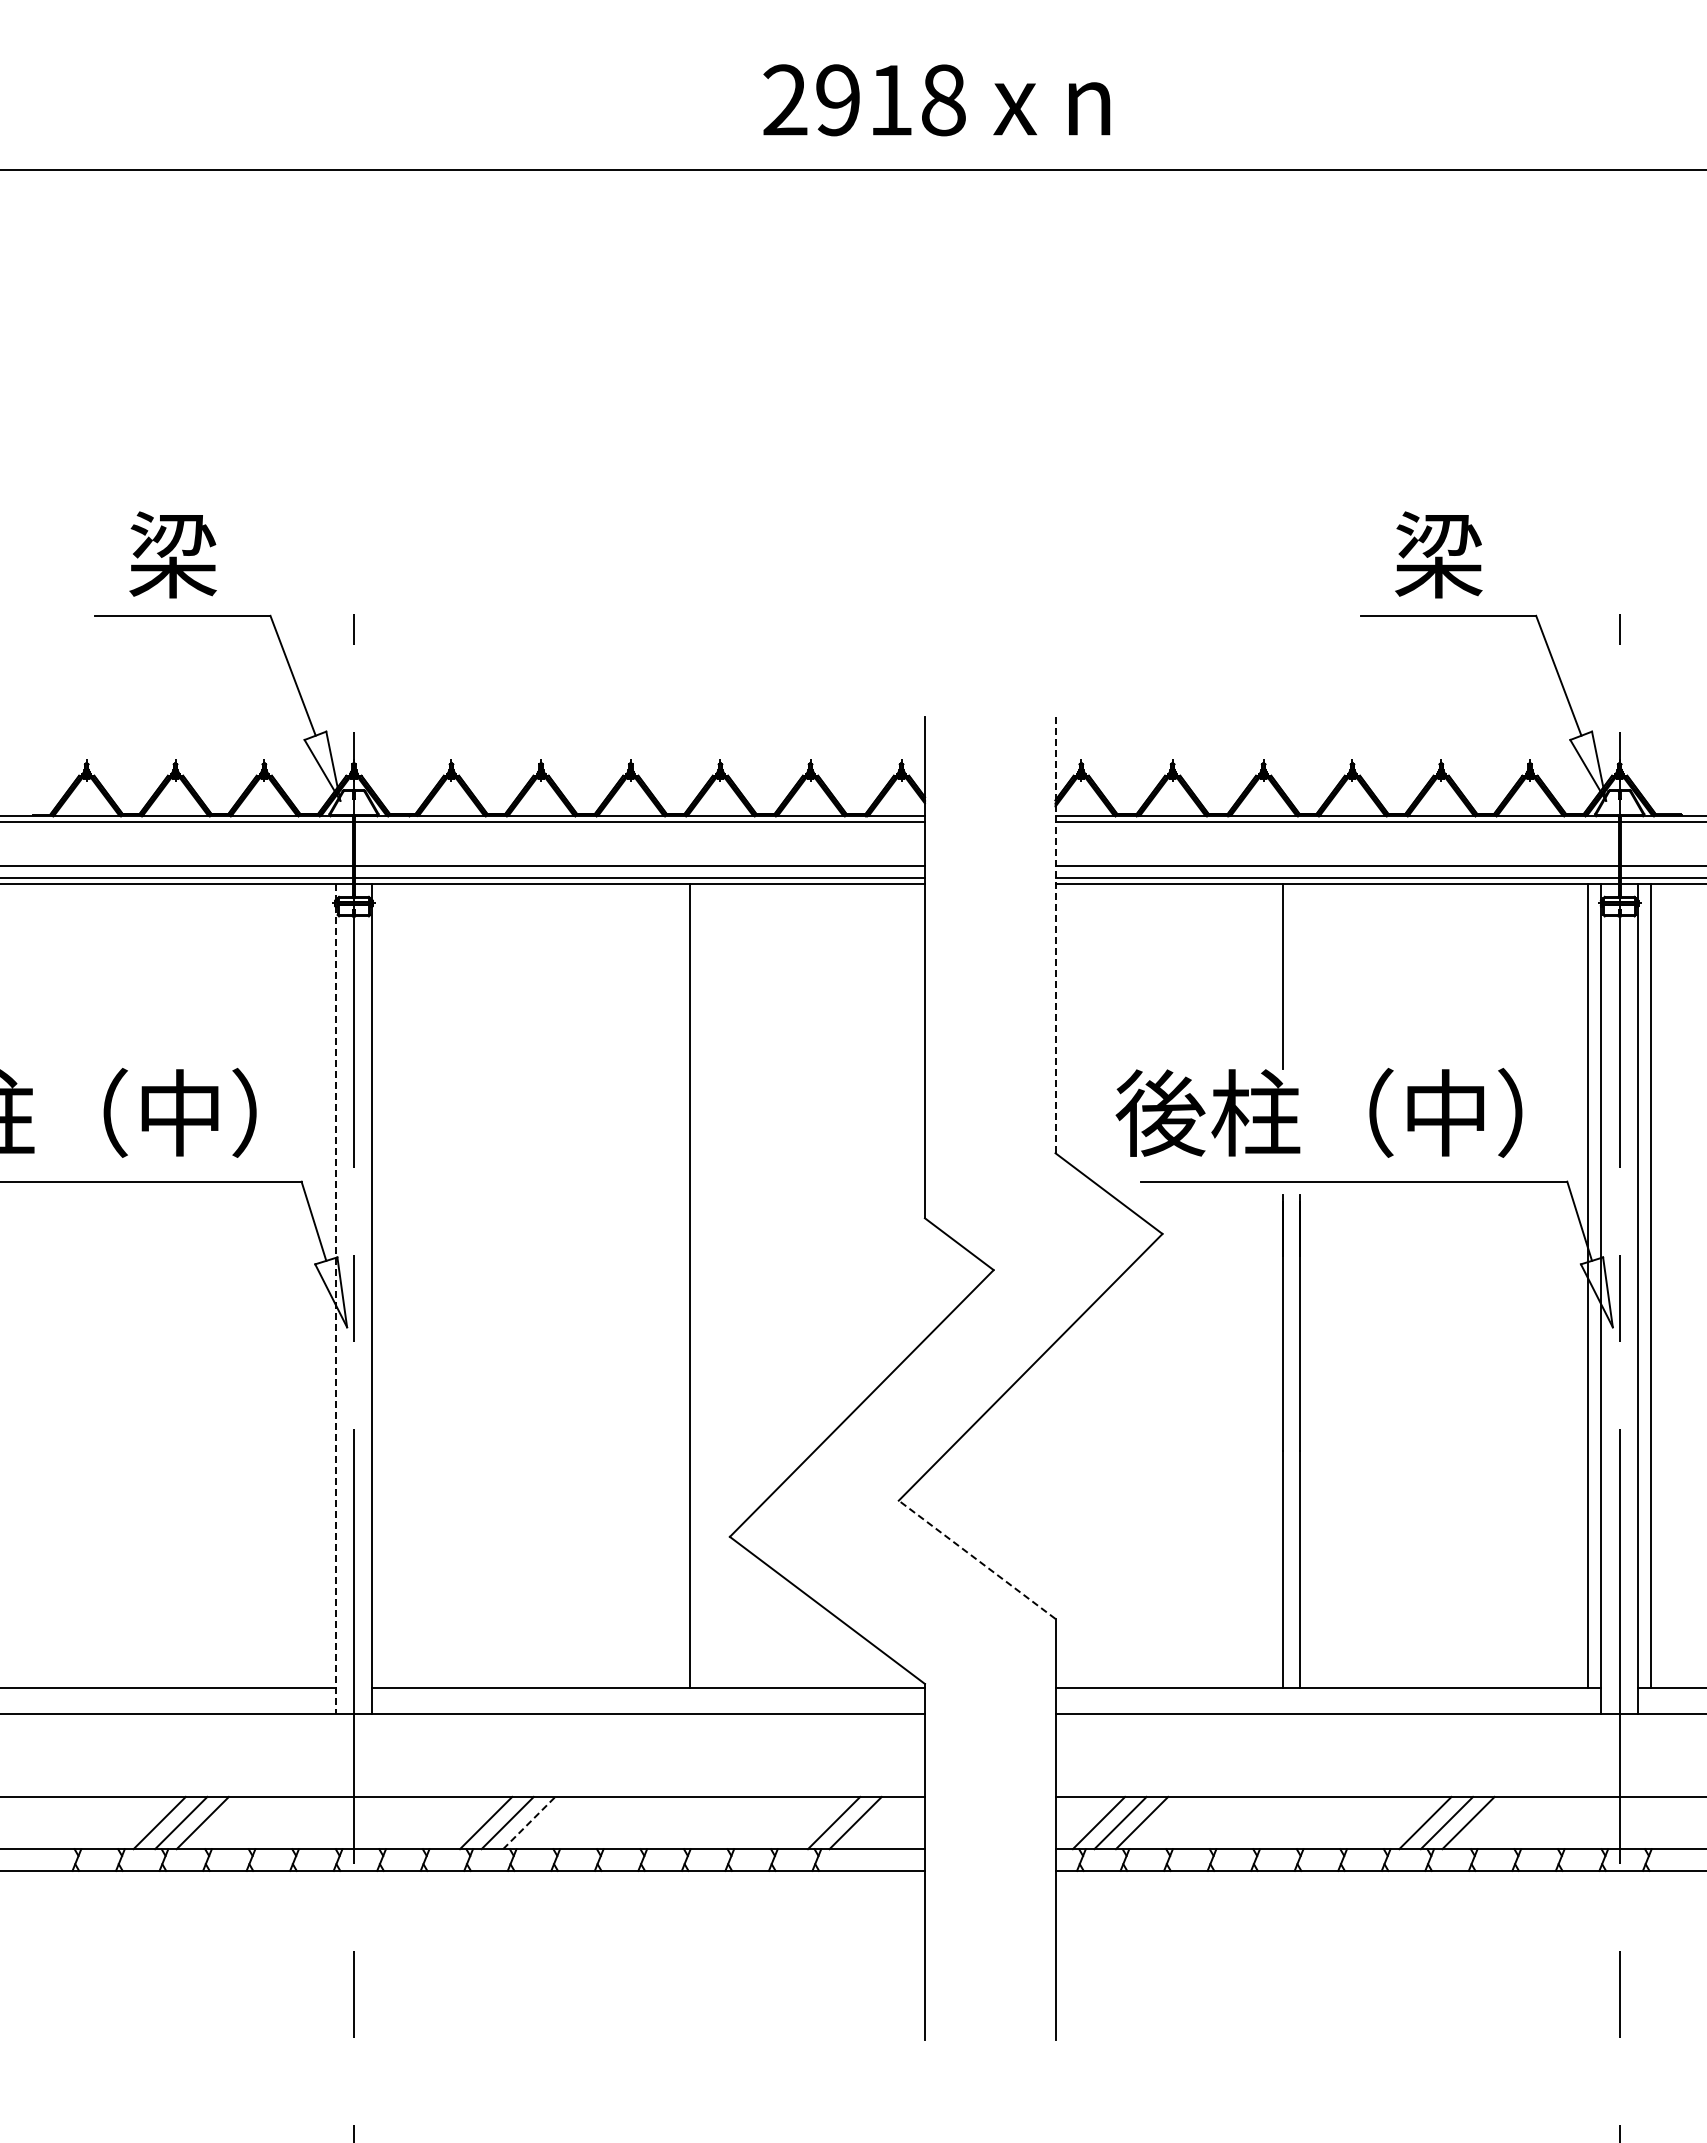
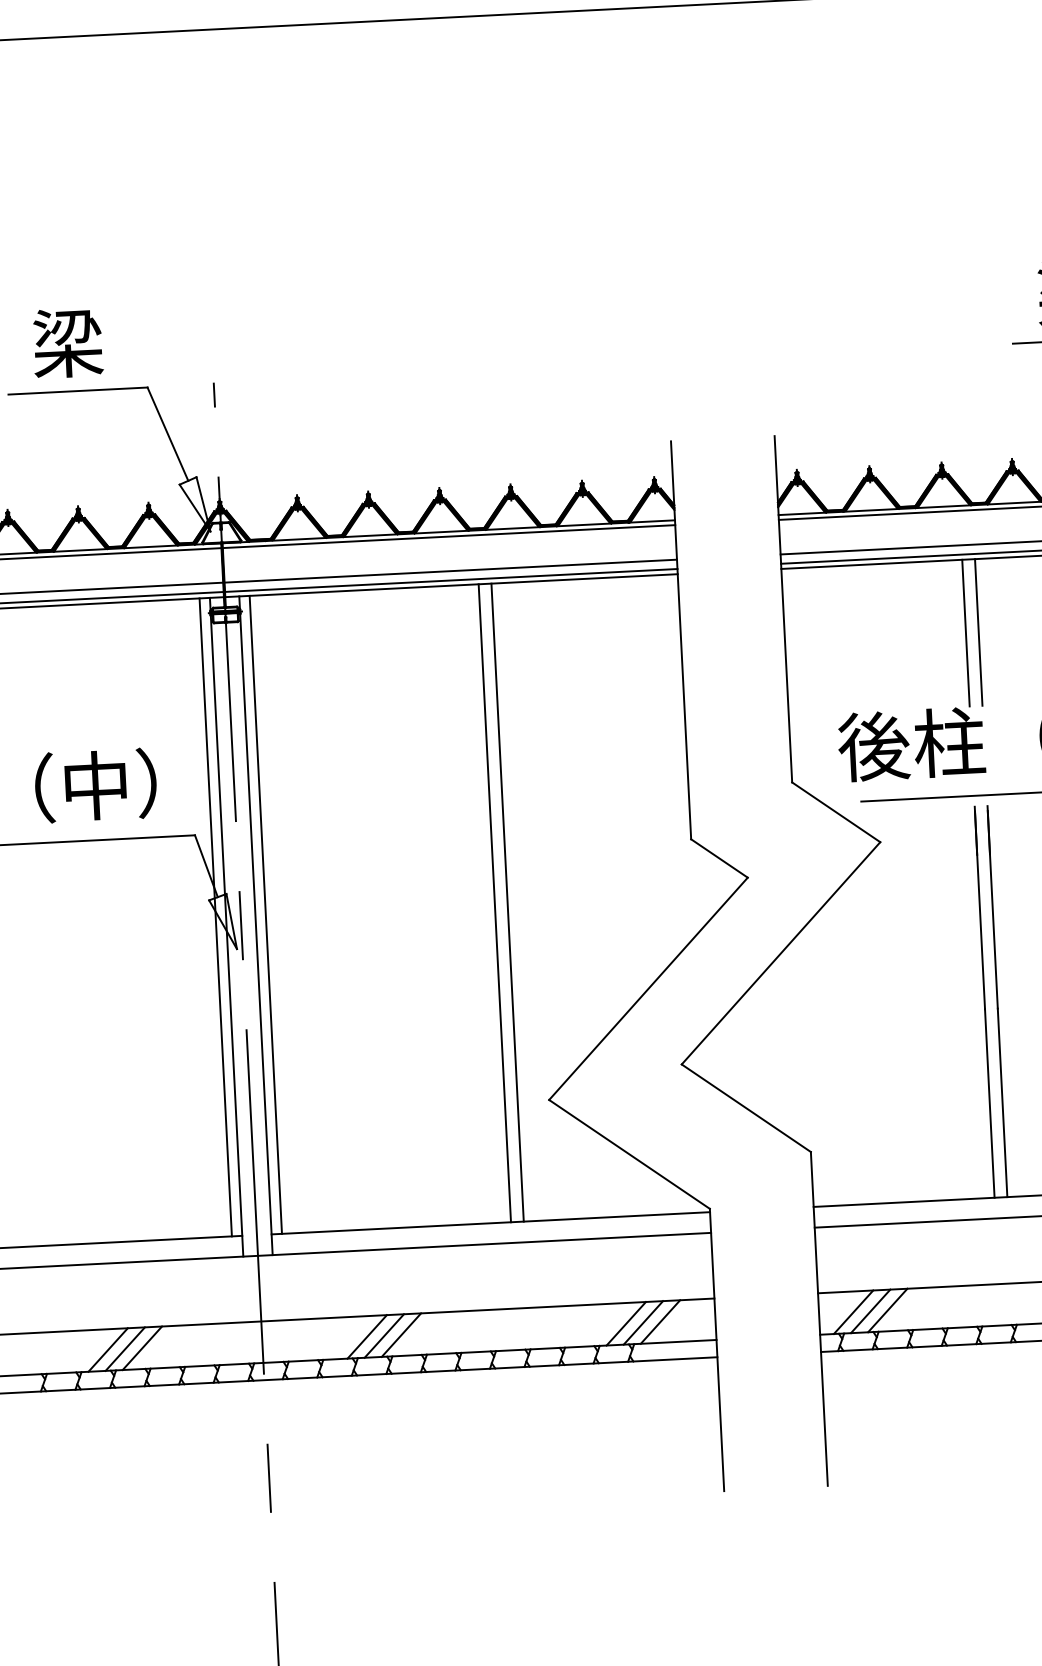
line: (1055, 934) -> (783, 608), dashed -> solid
line: (1299, 976) -> (978, 632), added
line: (322, 1286) -> (215, 917), added
line: (385, 1286) -> (265, 915), added
line: (674, 1286) -> (495, 903), added
line: (335, 1299) -> (226, 927), dashed -> solid
line: (976, 1559) -> (745, 1108), dashed -> solid
line: (812, 1822) -> (626, 1323), added
line: (529, 1823) -> (401, 1335), dashed -> solid

